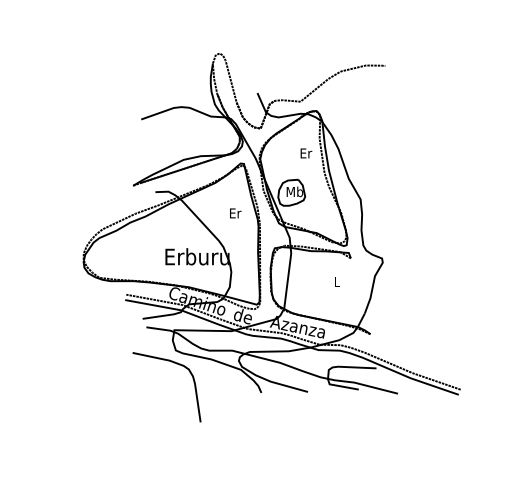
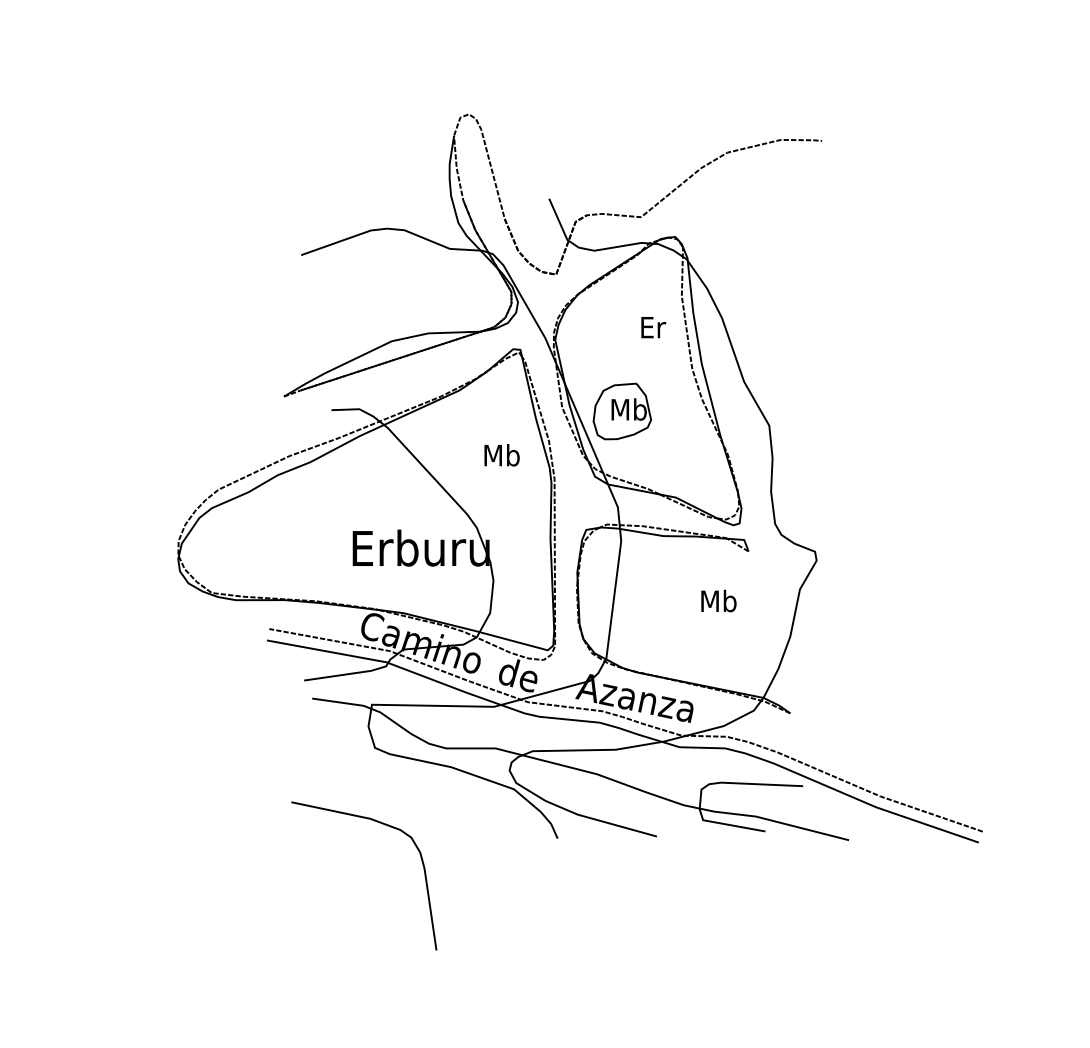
text: (235, 213) -> (502, 455), Er -> Mb
text: (336, 281) -> (717, 600), L -> Mb
curve: (173, 363) -> (378, 824), moved

